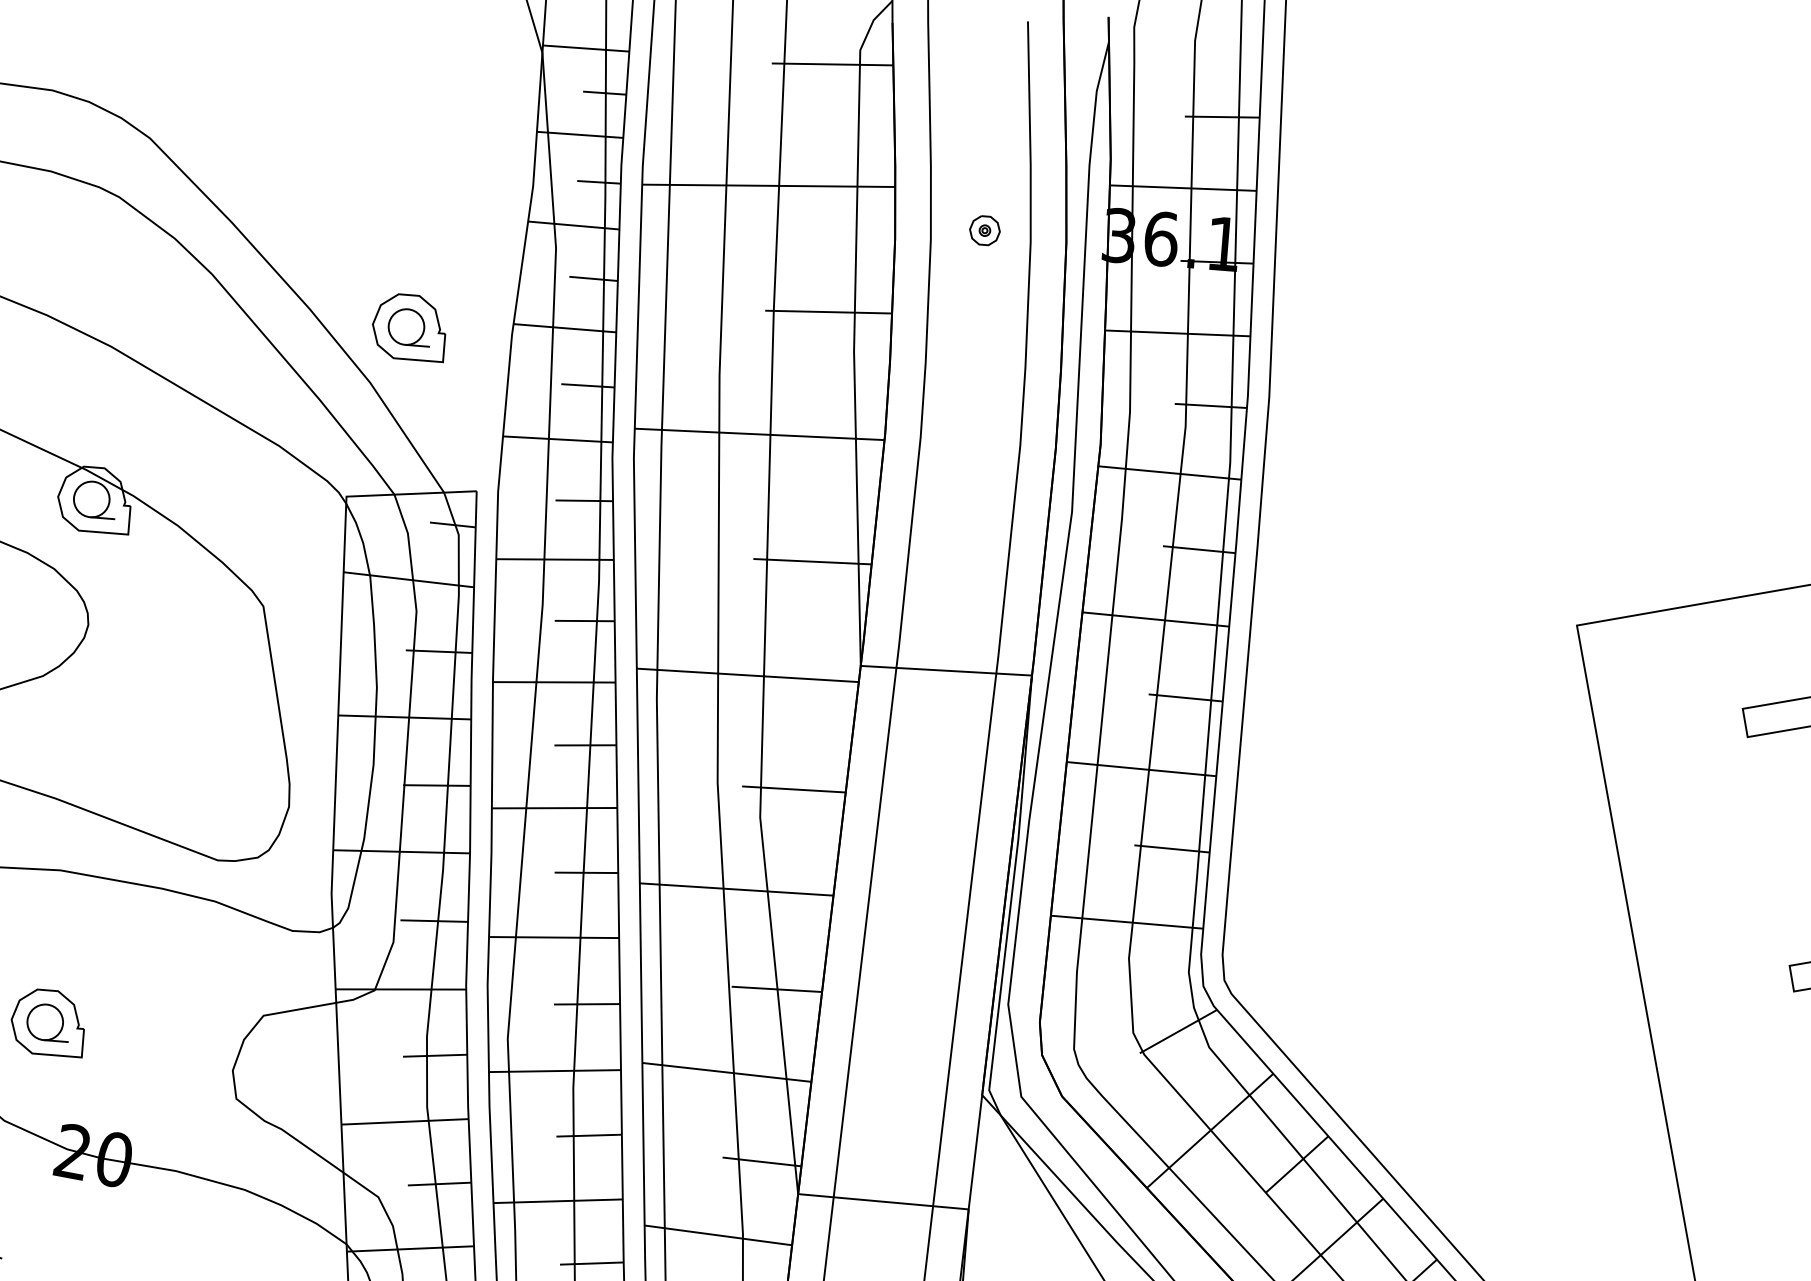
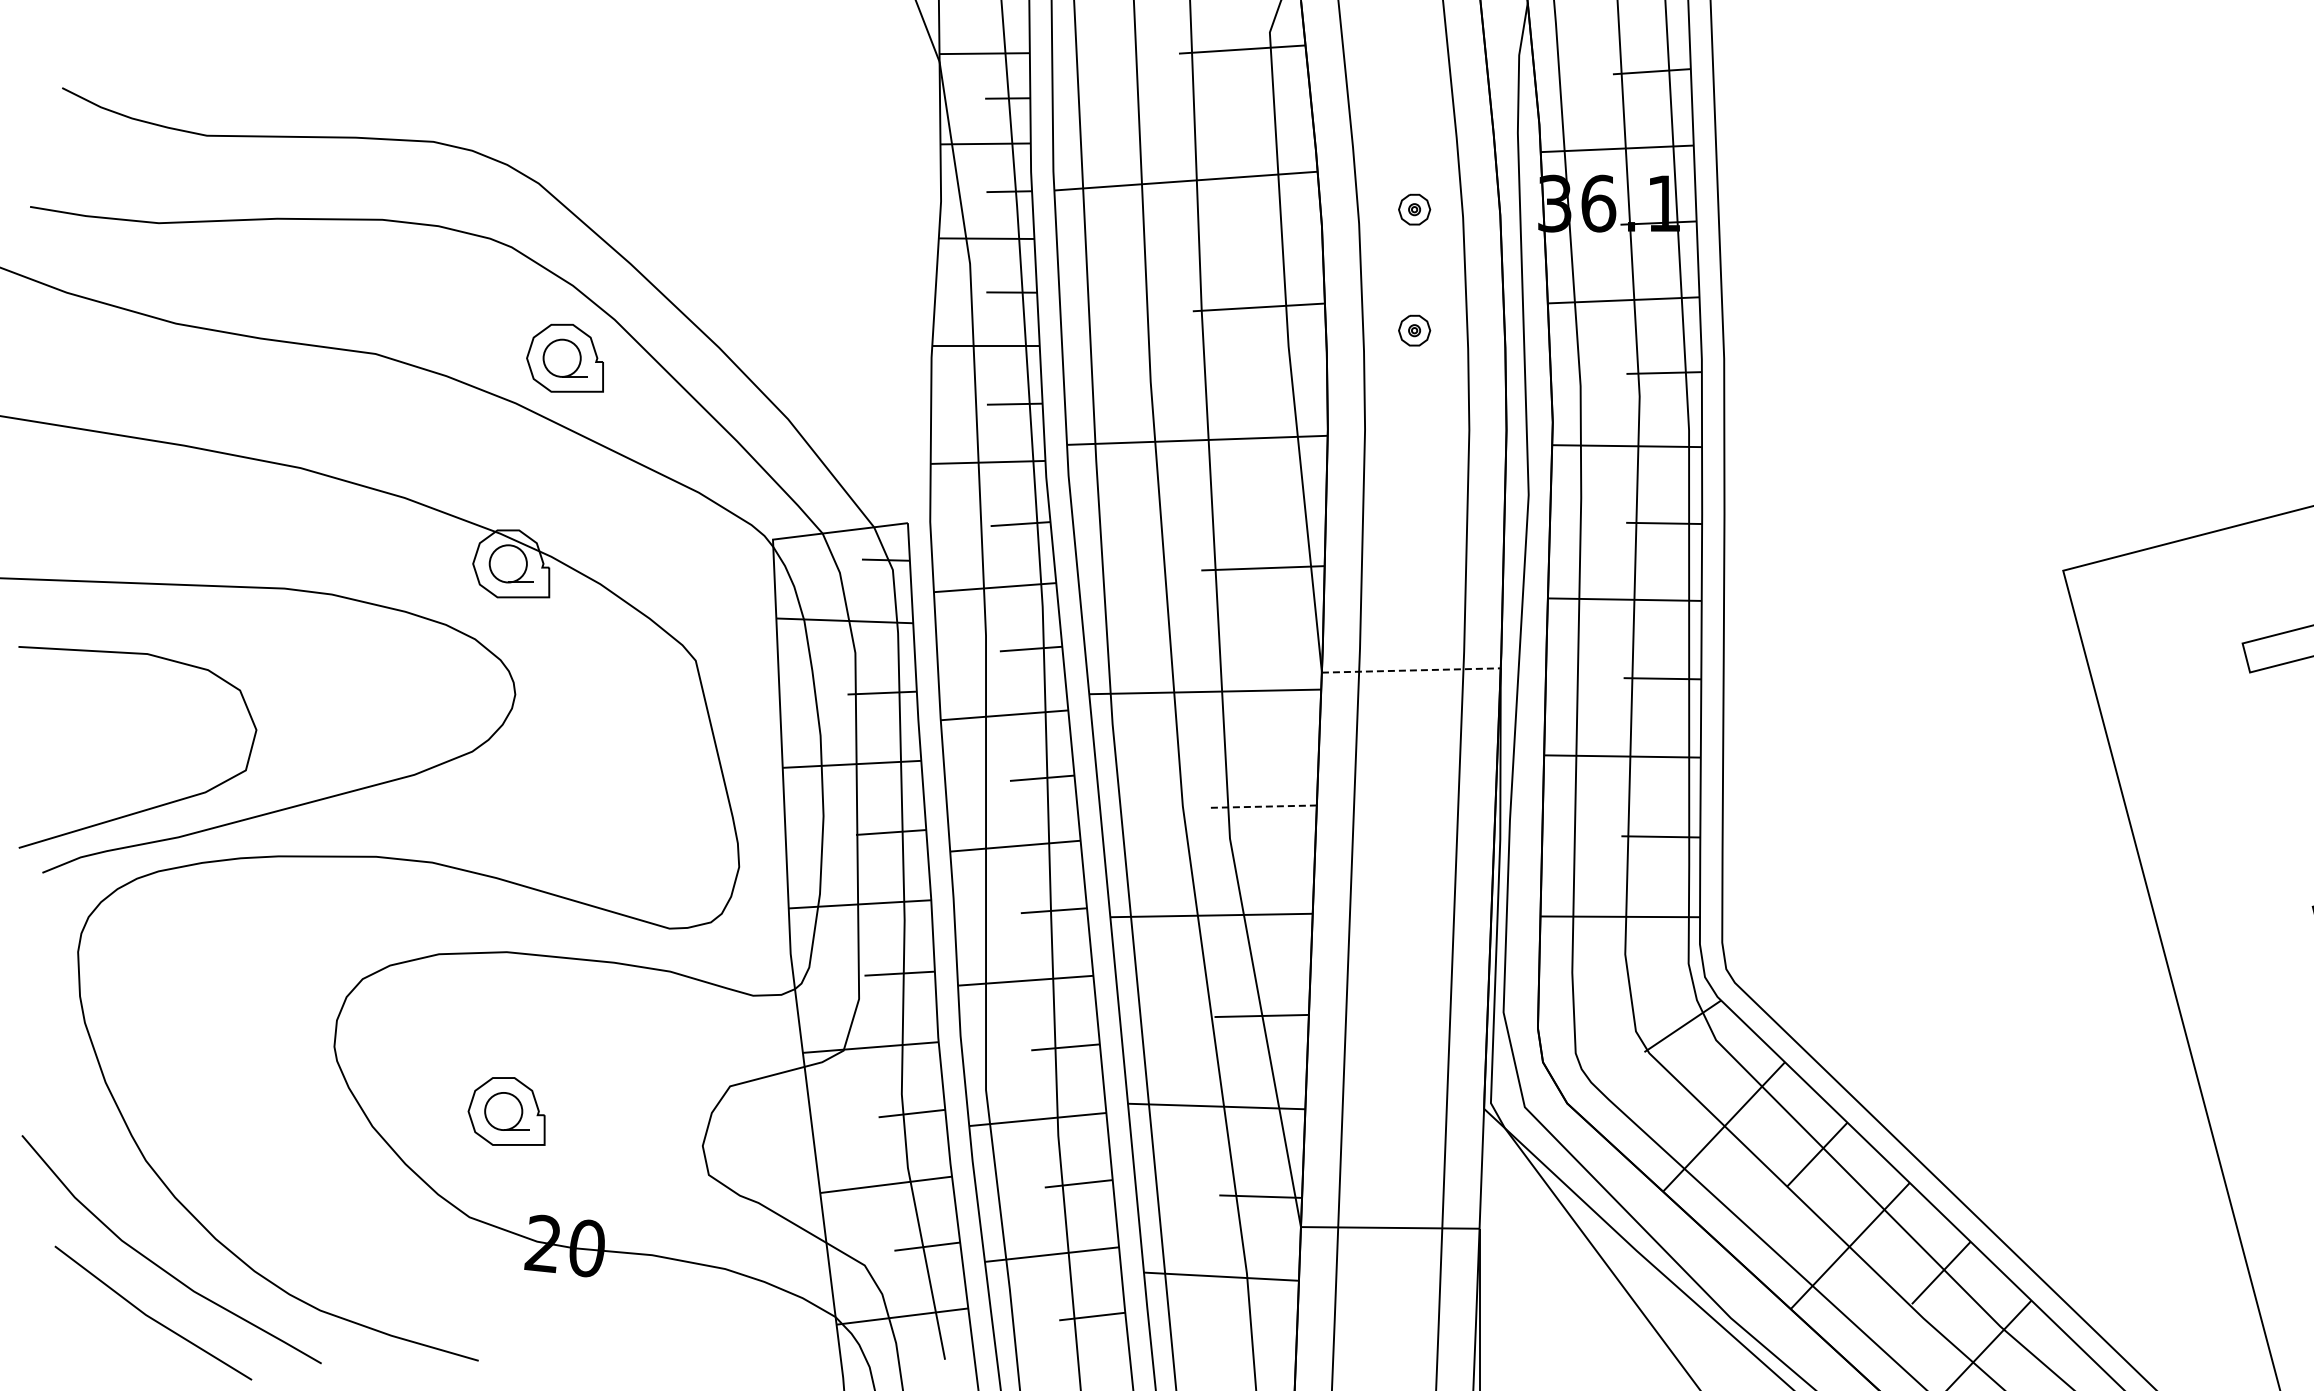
part: (408, 326) -> (564, 357), moved
part: (975, 346) -> (1414, 330), added
line: (946, 670) -> (1411, 670), solid -> dashed
line: (793, 789) -> (1262, 806), solid -> dashed

